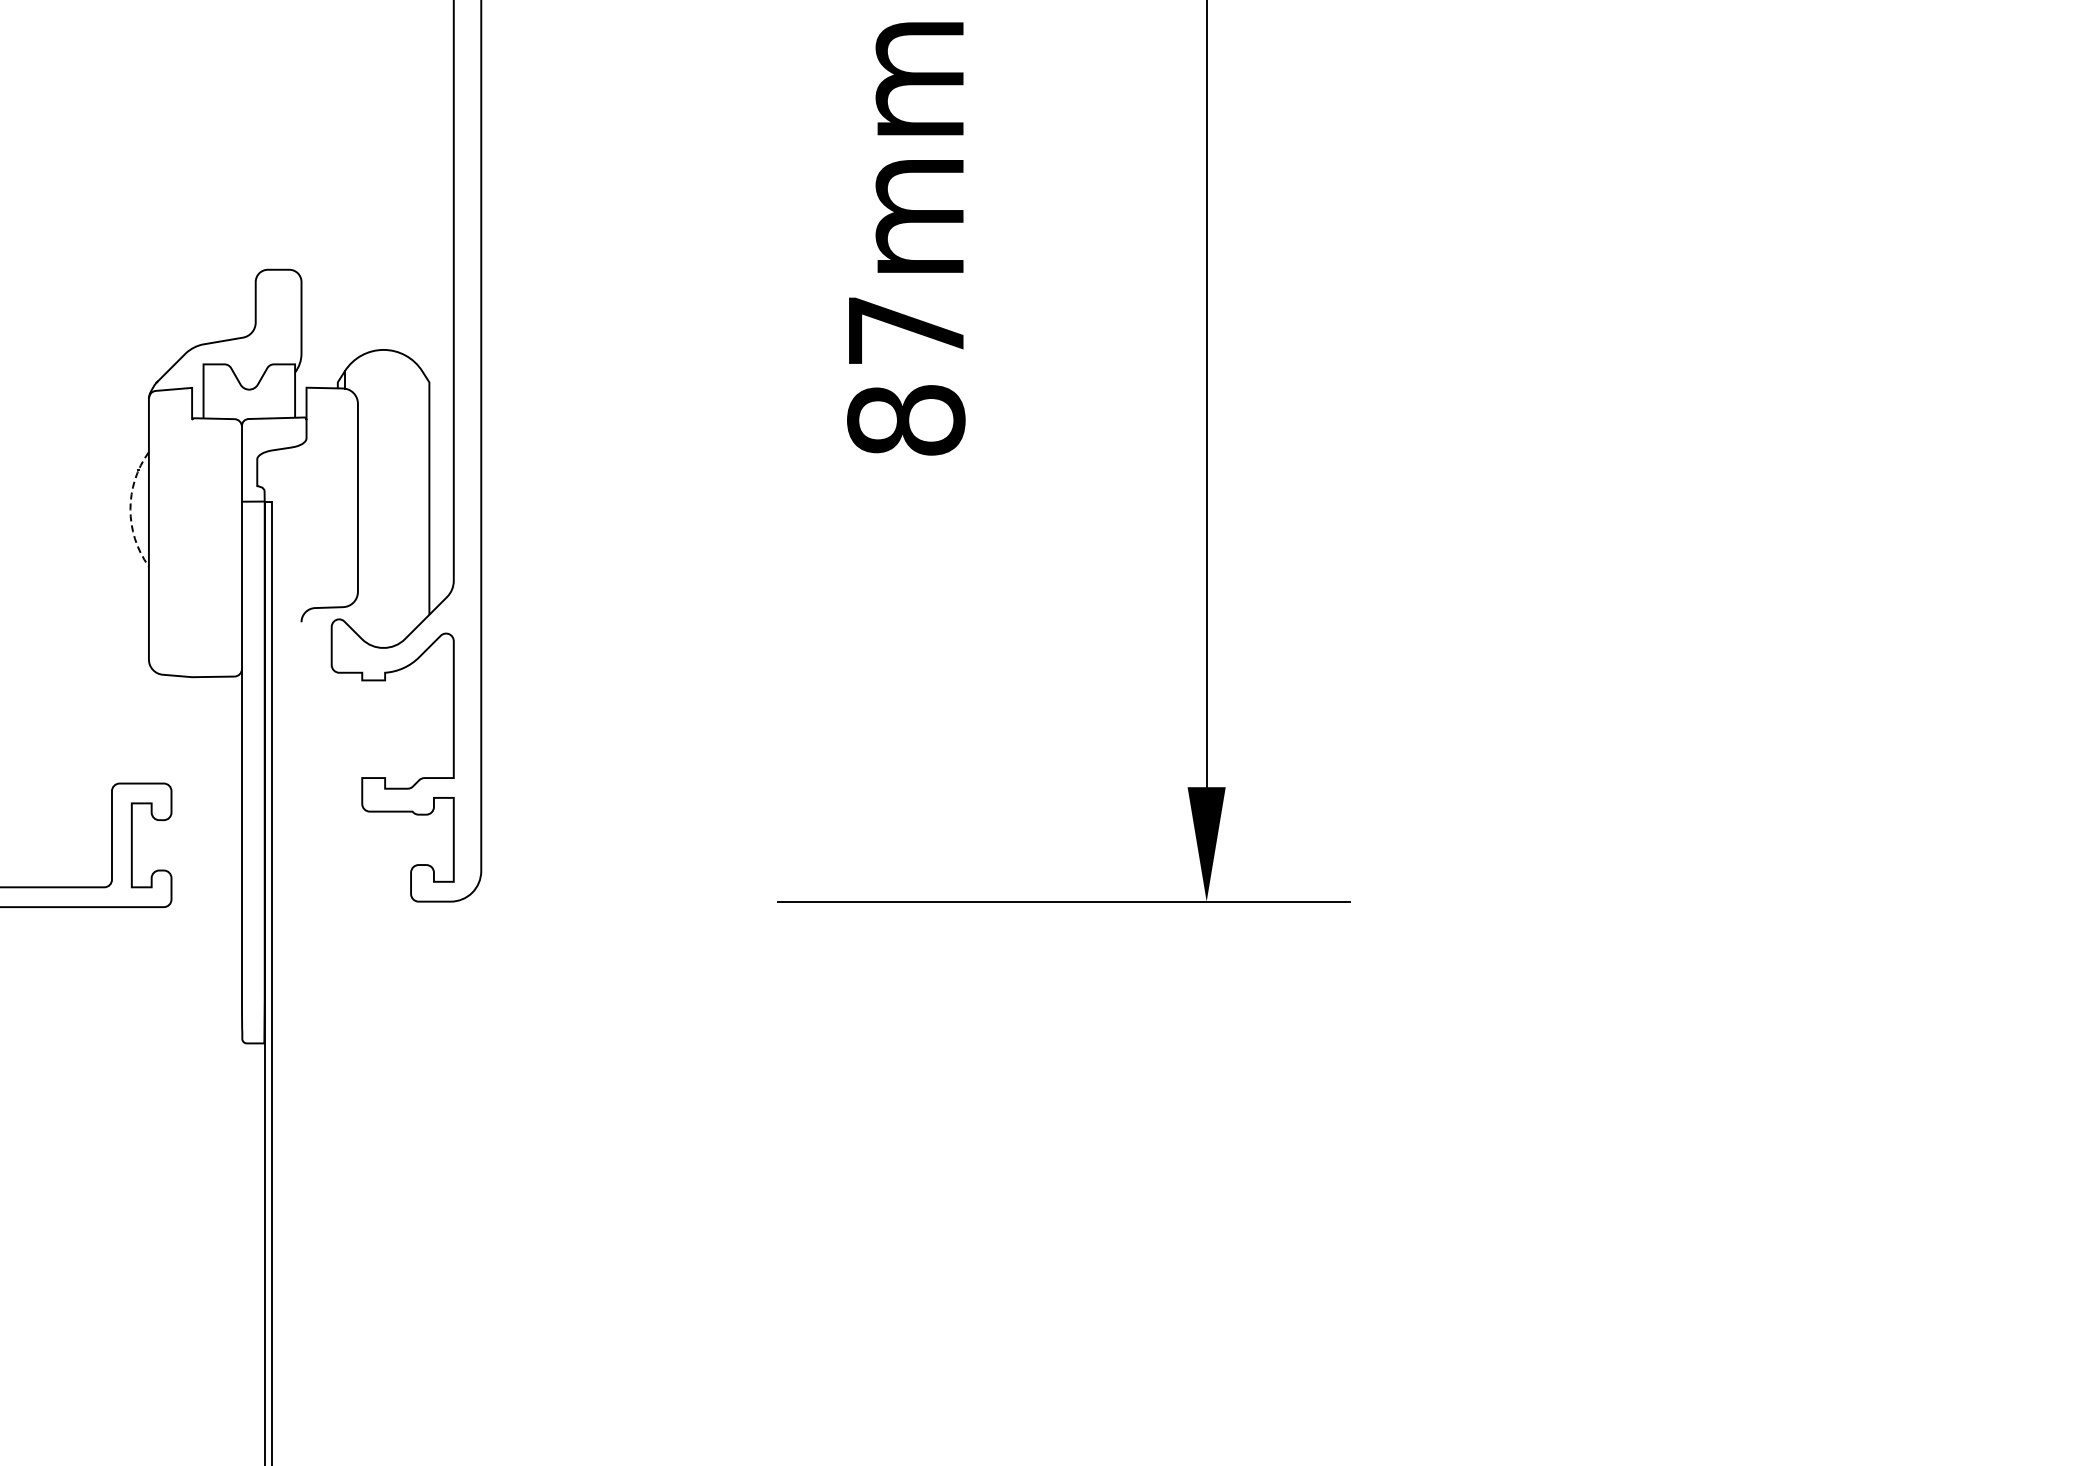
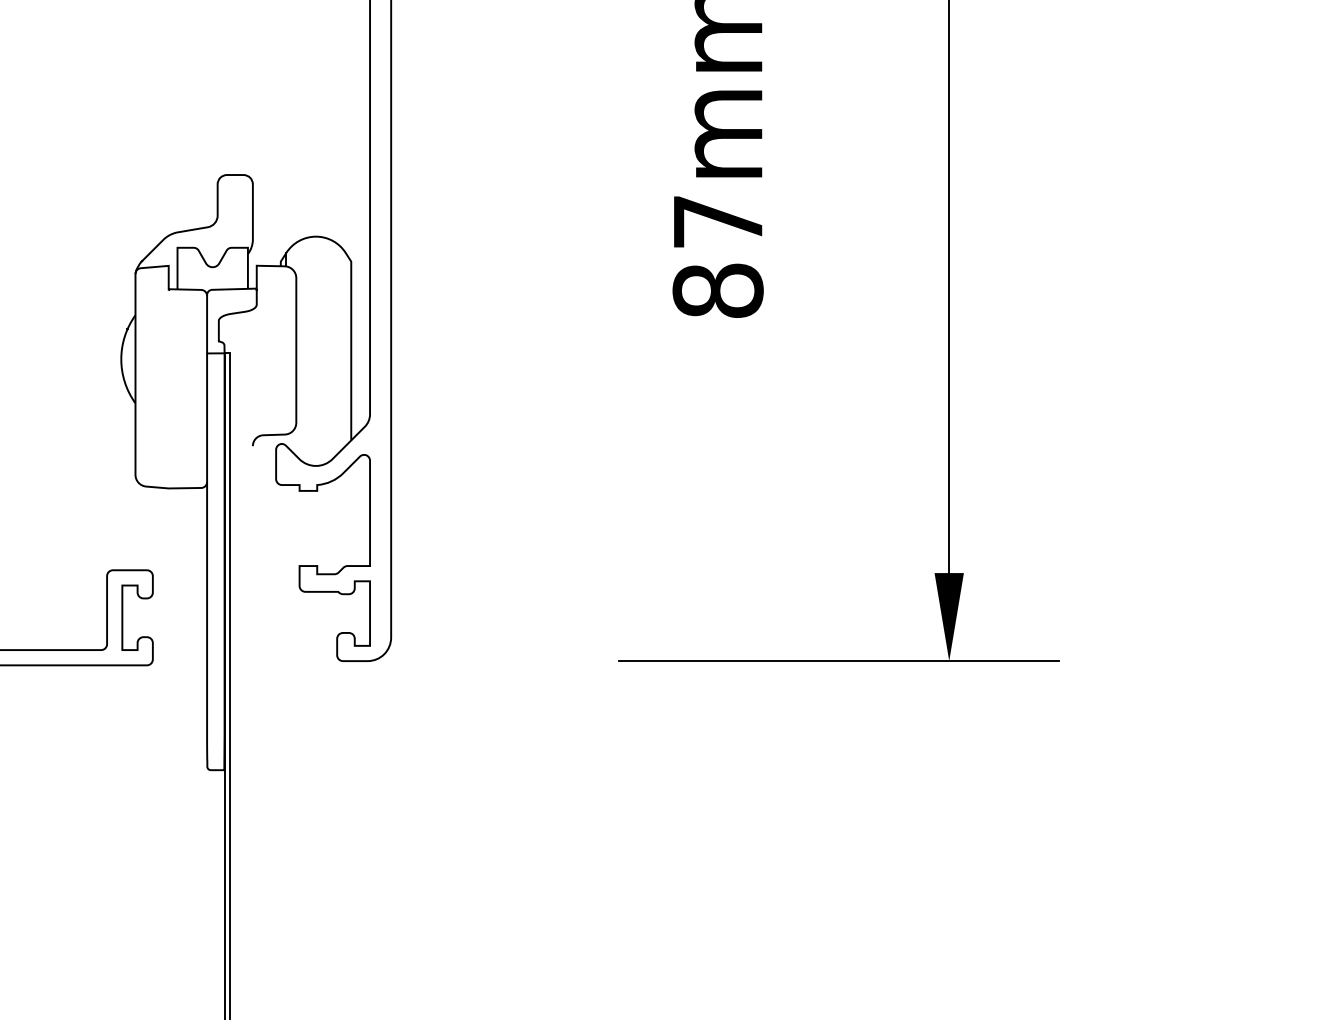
arc: (130, 509) -> (121, 359), dashed -> solid

